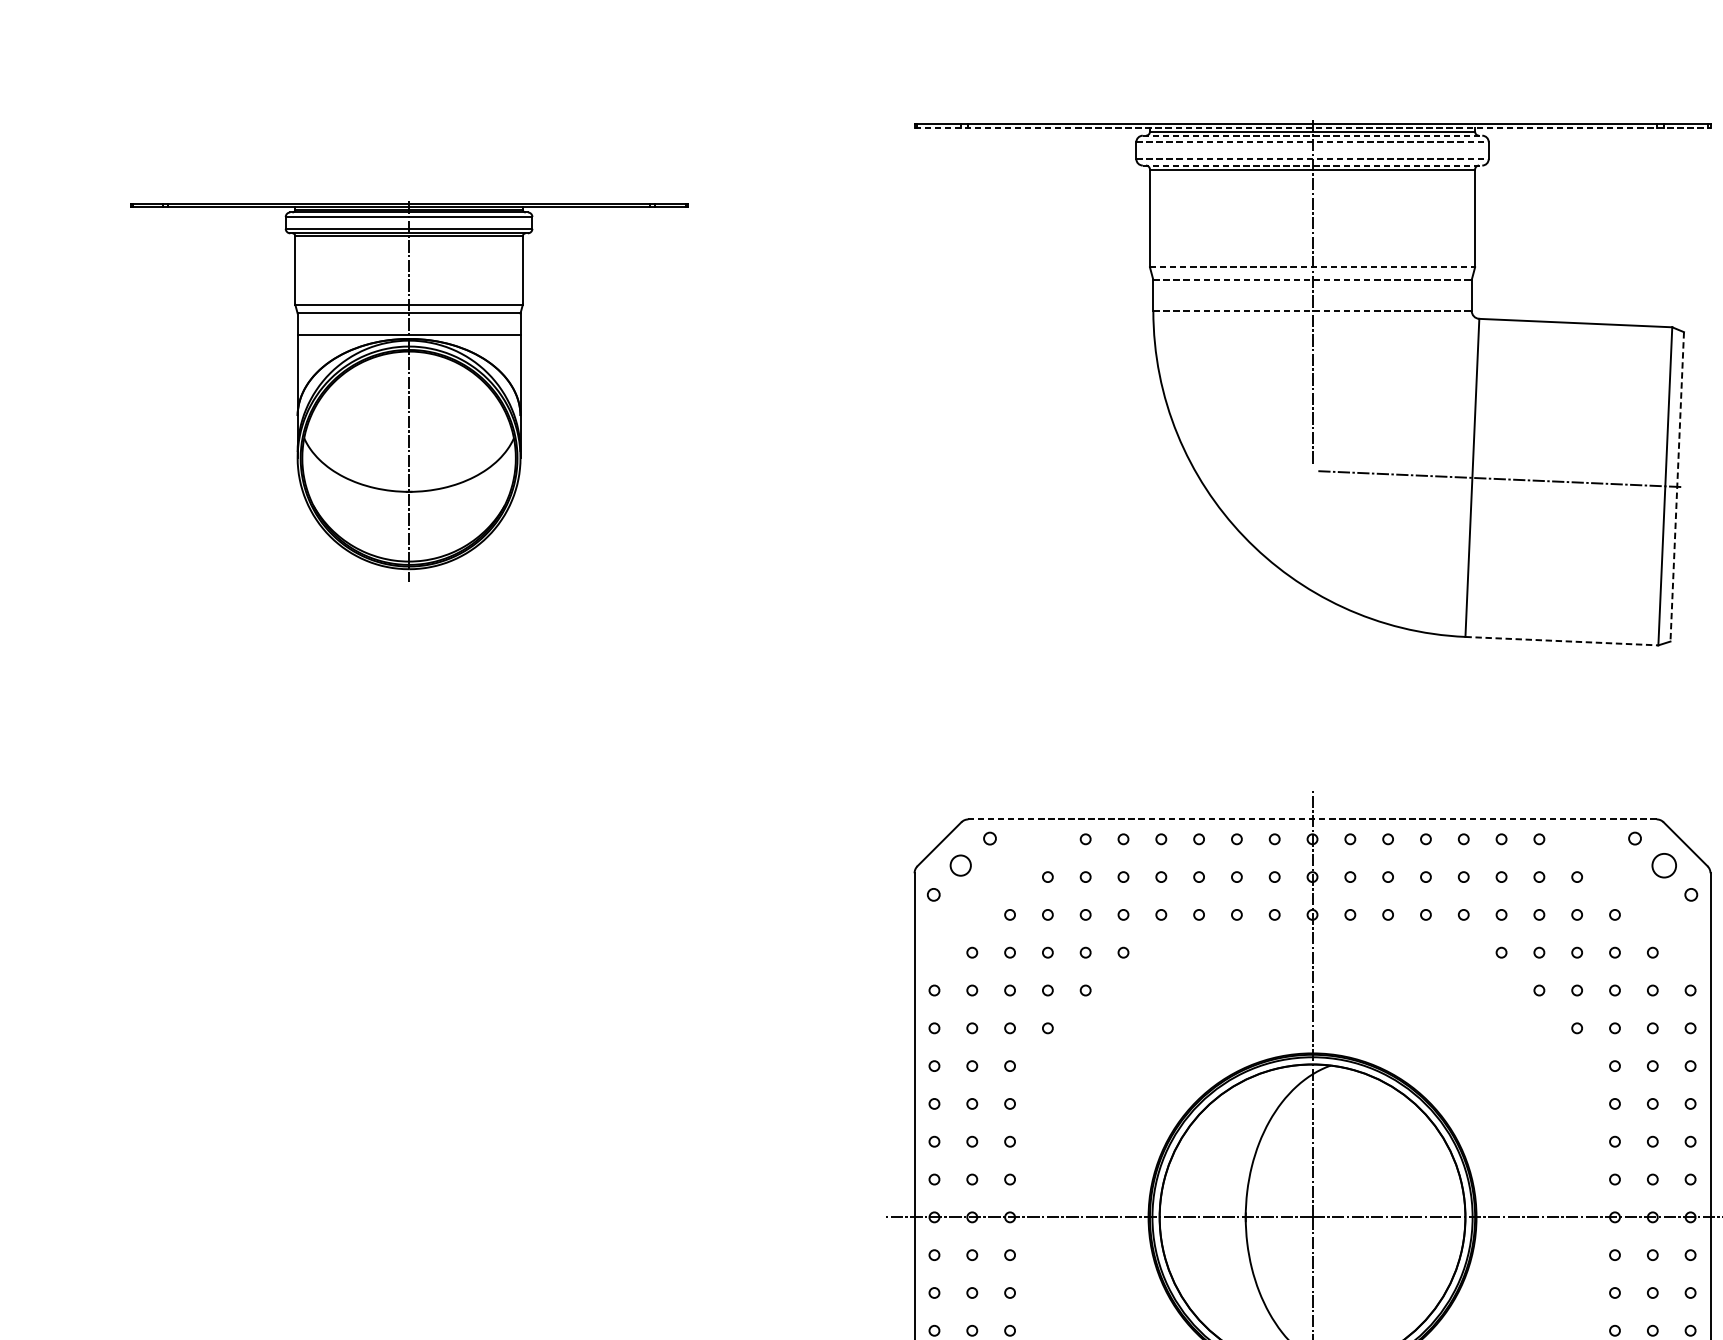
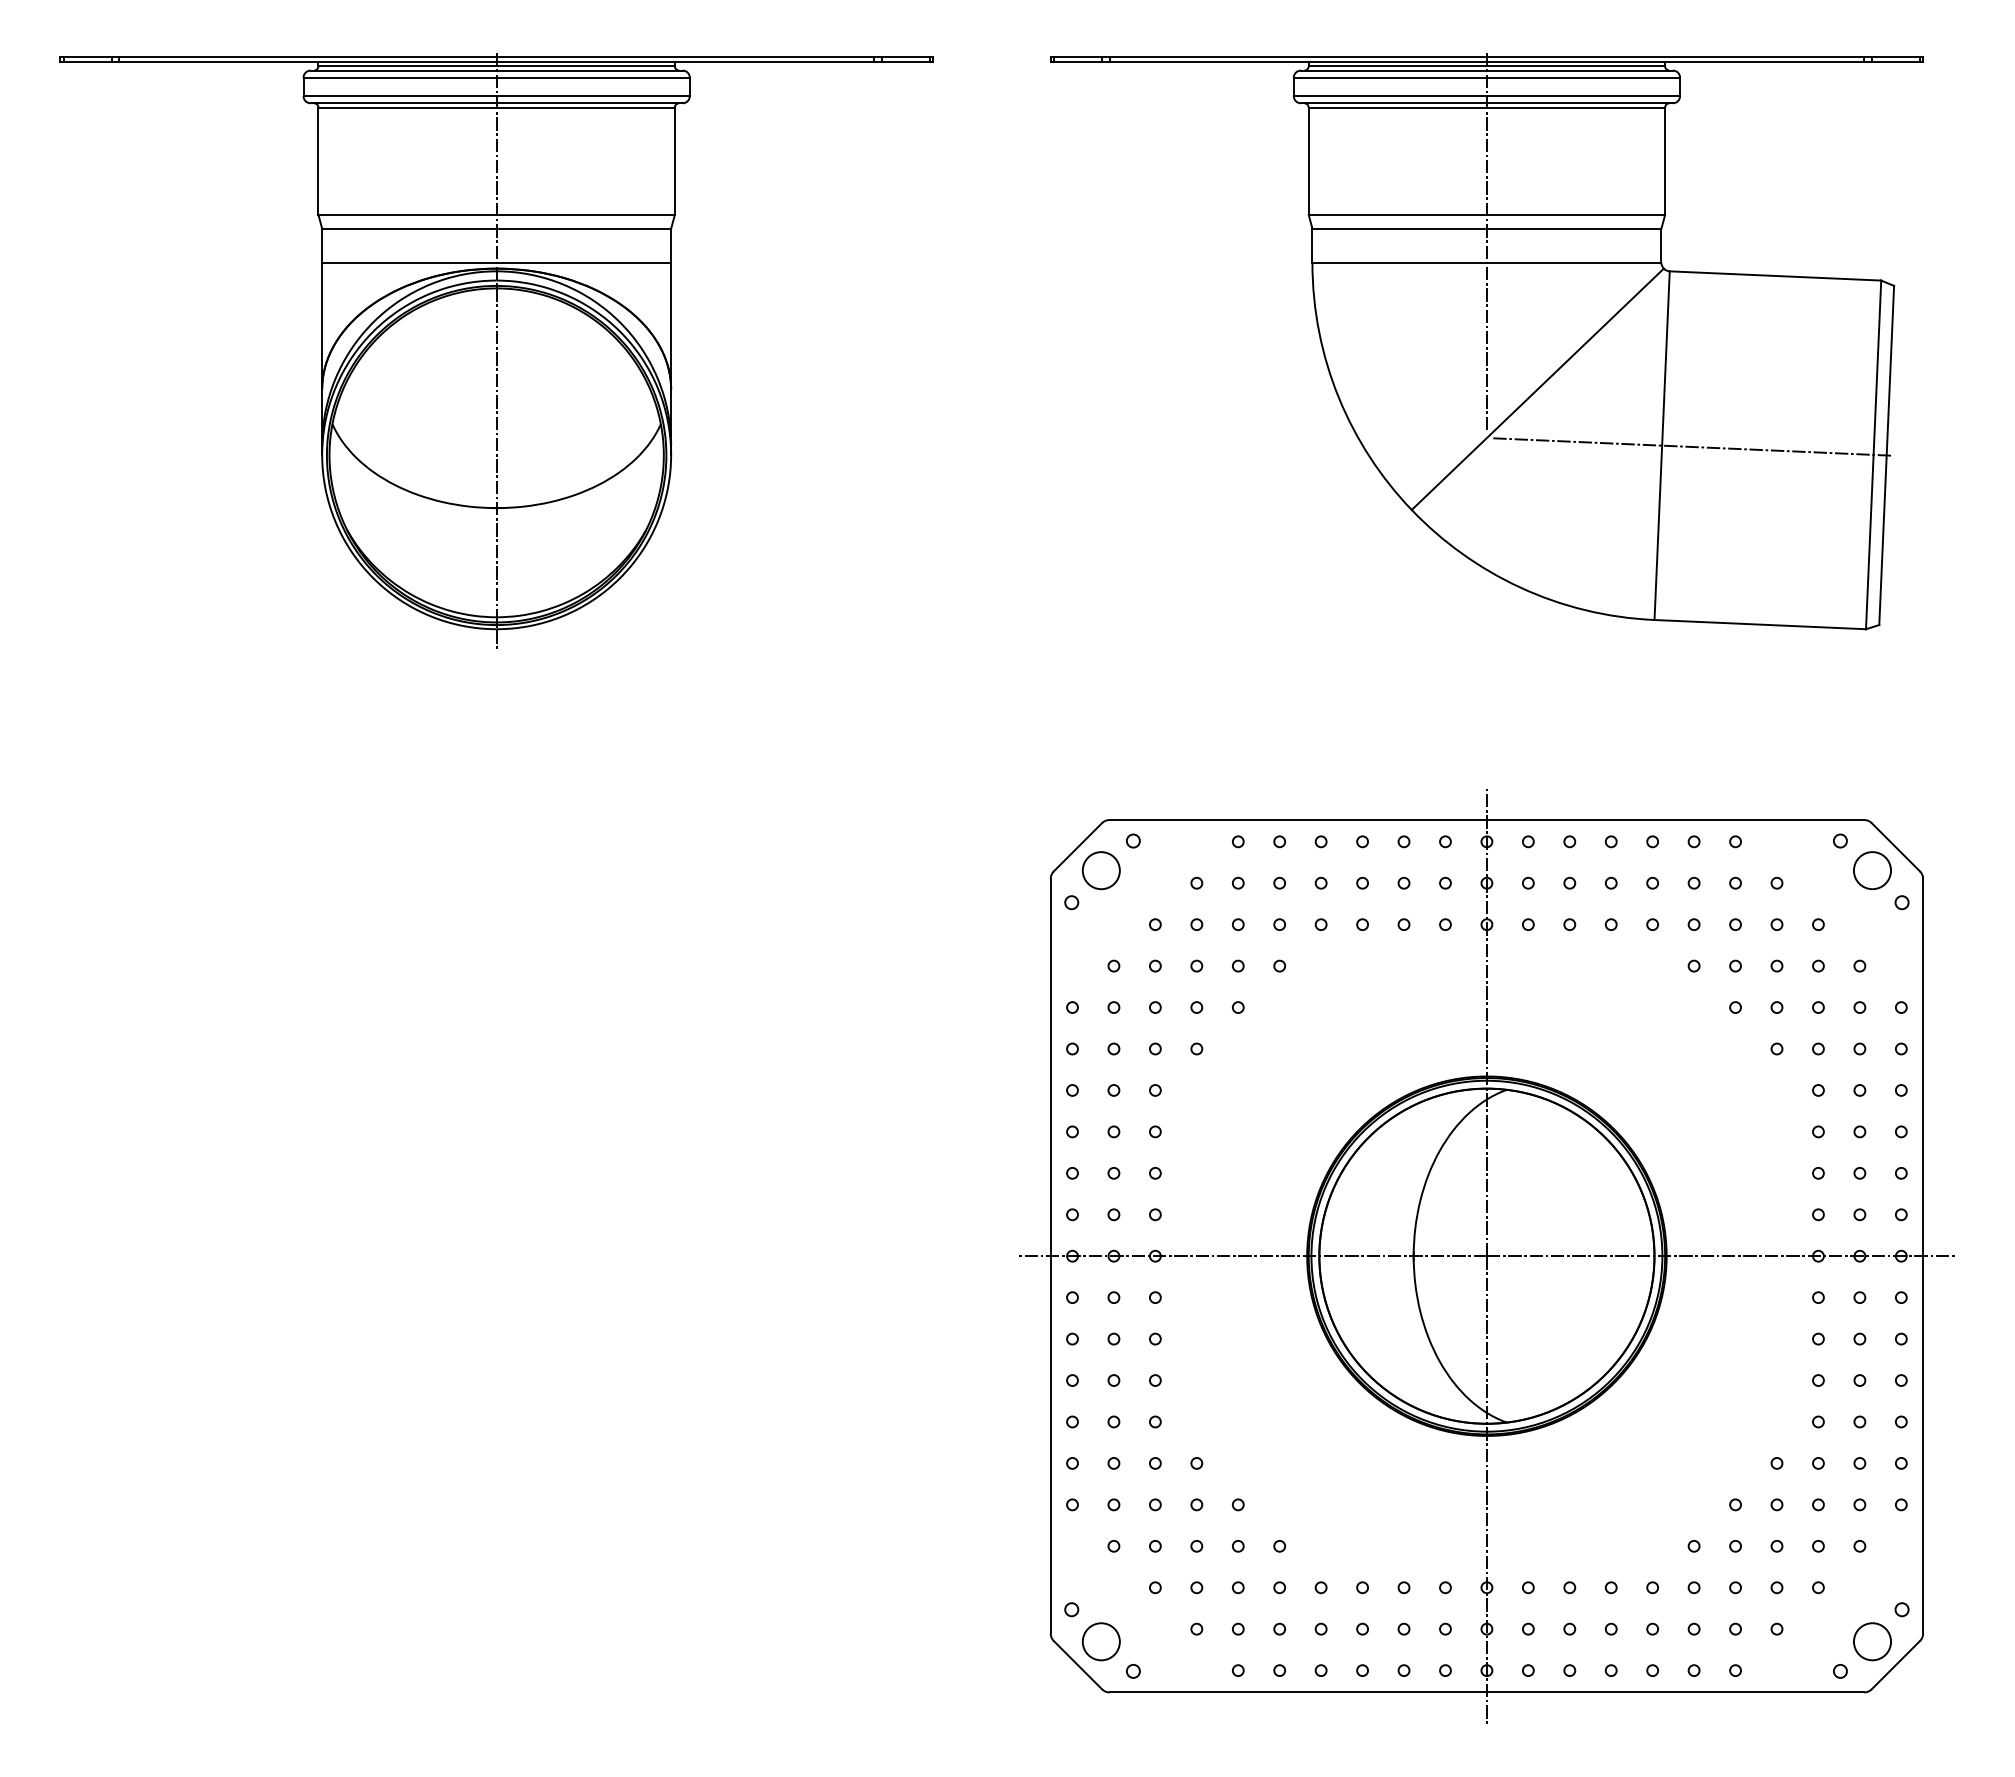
line: (1313, 127) -> (1487, 61), dashed -> solid
line: (1313, 135) -> (1487, 70), dashed -> solid
line: (1313, 142) -> (1487, 77), dashed -> solid
line: (1313, 159) -> (1487, 96), dashed -> solid
line: (1313, 165) -> (1487, 103), dashed -> solid
line: (1313, 267) -> (1487, 214), dashed -> solid
line: (1313, 279) -> (1487, 228), dashed -> solid
line: (1313, 310) -> (1487, 262), dashed -> solid
part: (408, 391) -> (496, 350), size x1.43
line: (1358, 425) -> (1537, 388), added
line: (1677, 486) -> (1886, 455), dashed -> solid
line: (1562, 641) -> (1760, 624), dashed -> solid
line: (1312, 819) -> (1486, 820), dashed -> solid
circle: (960, 865) -> (1100, 870), size x1.67
circle: (1664, 865) -> (1872, 870), size x1.43

